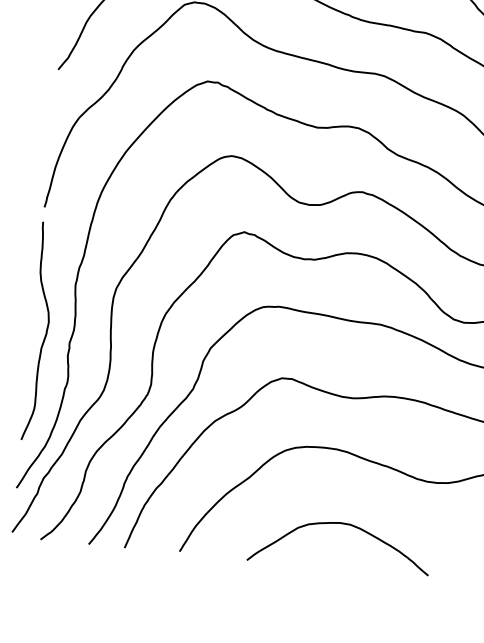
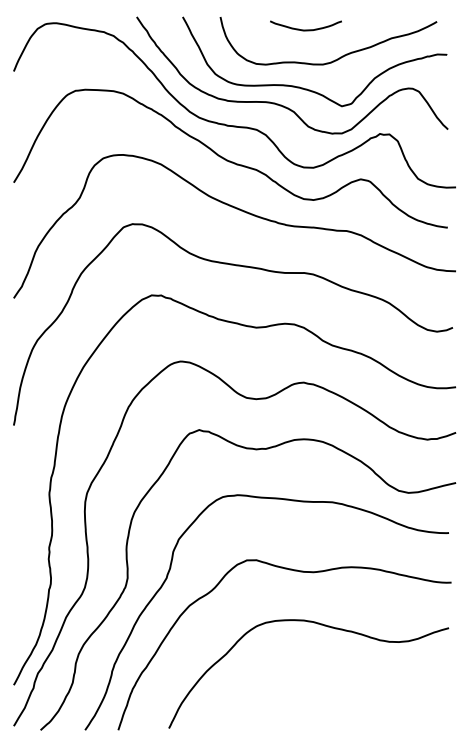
curve: (45, 331) -> (26, 539), removed
curve: (342, 524) -> (315, 688), removed

